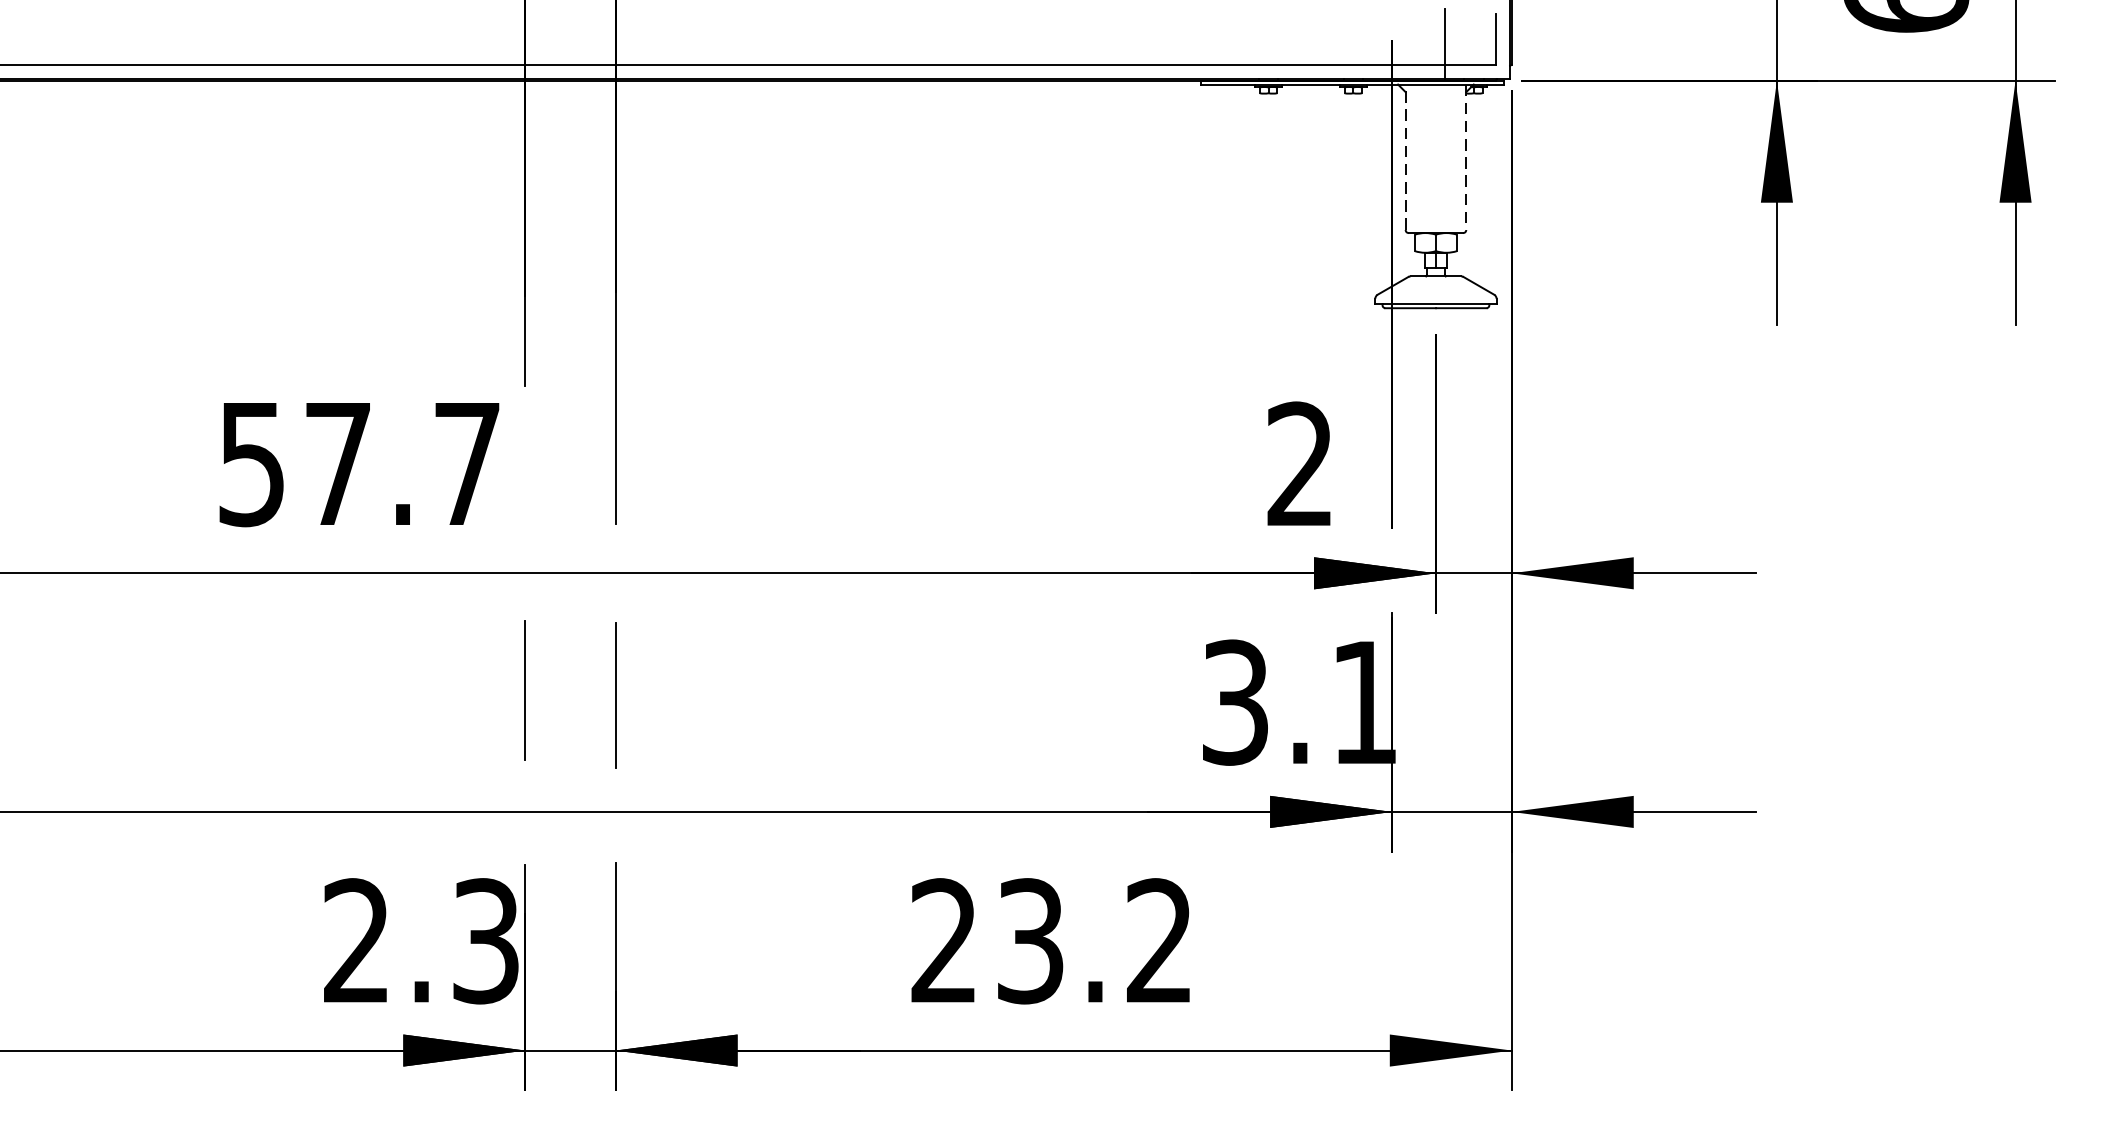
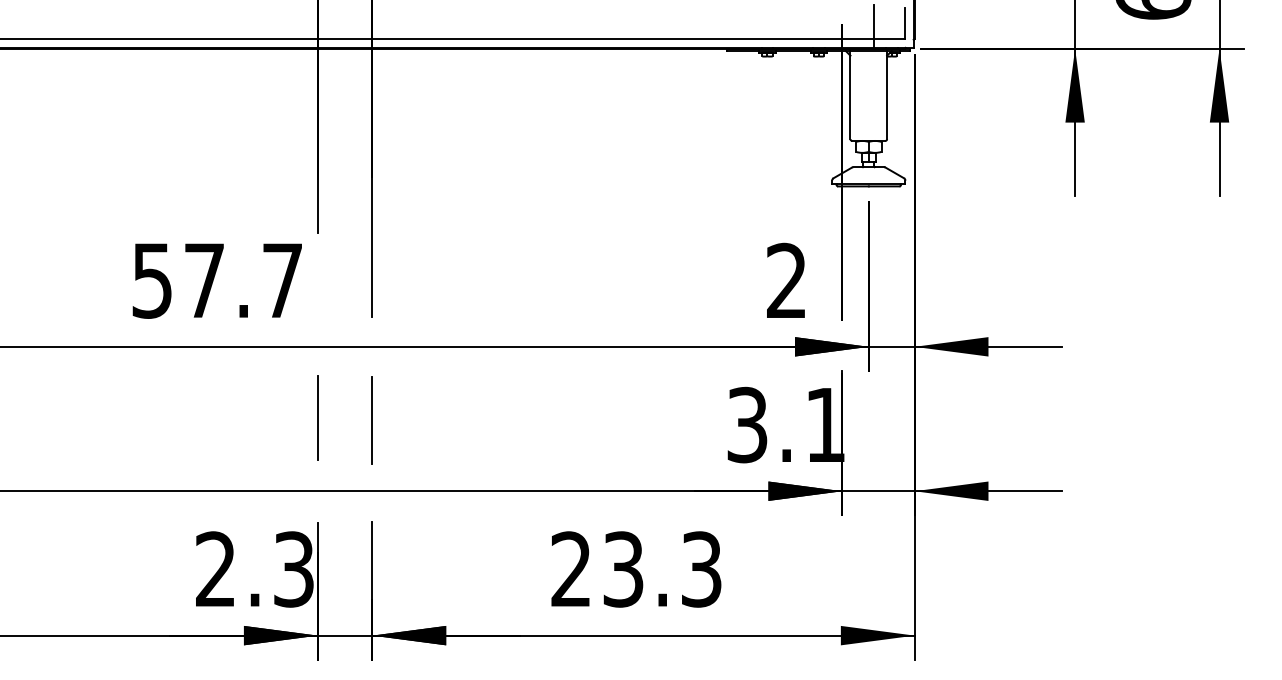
line: (1405, 156) -> (850, 94), dashed -> solid
line: (1466, 157) -> (887, 95), dashed -> solid
text: (1159, 941) -> (701, 569), 23.2 -> 23.3

